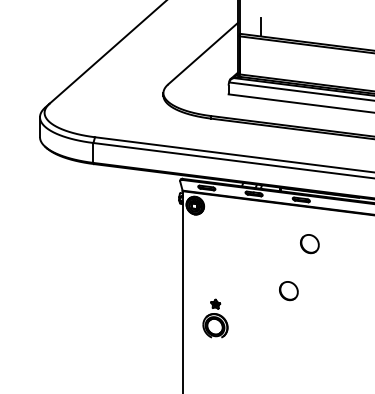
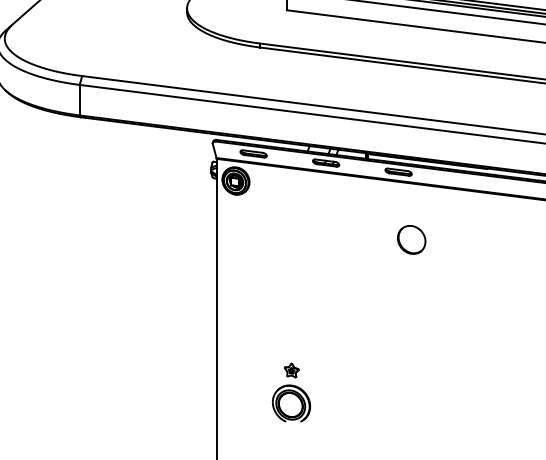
part: (288, 291) -> (378, 312), removed
part: (215, 318) -> (291, 392), moved

